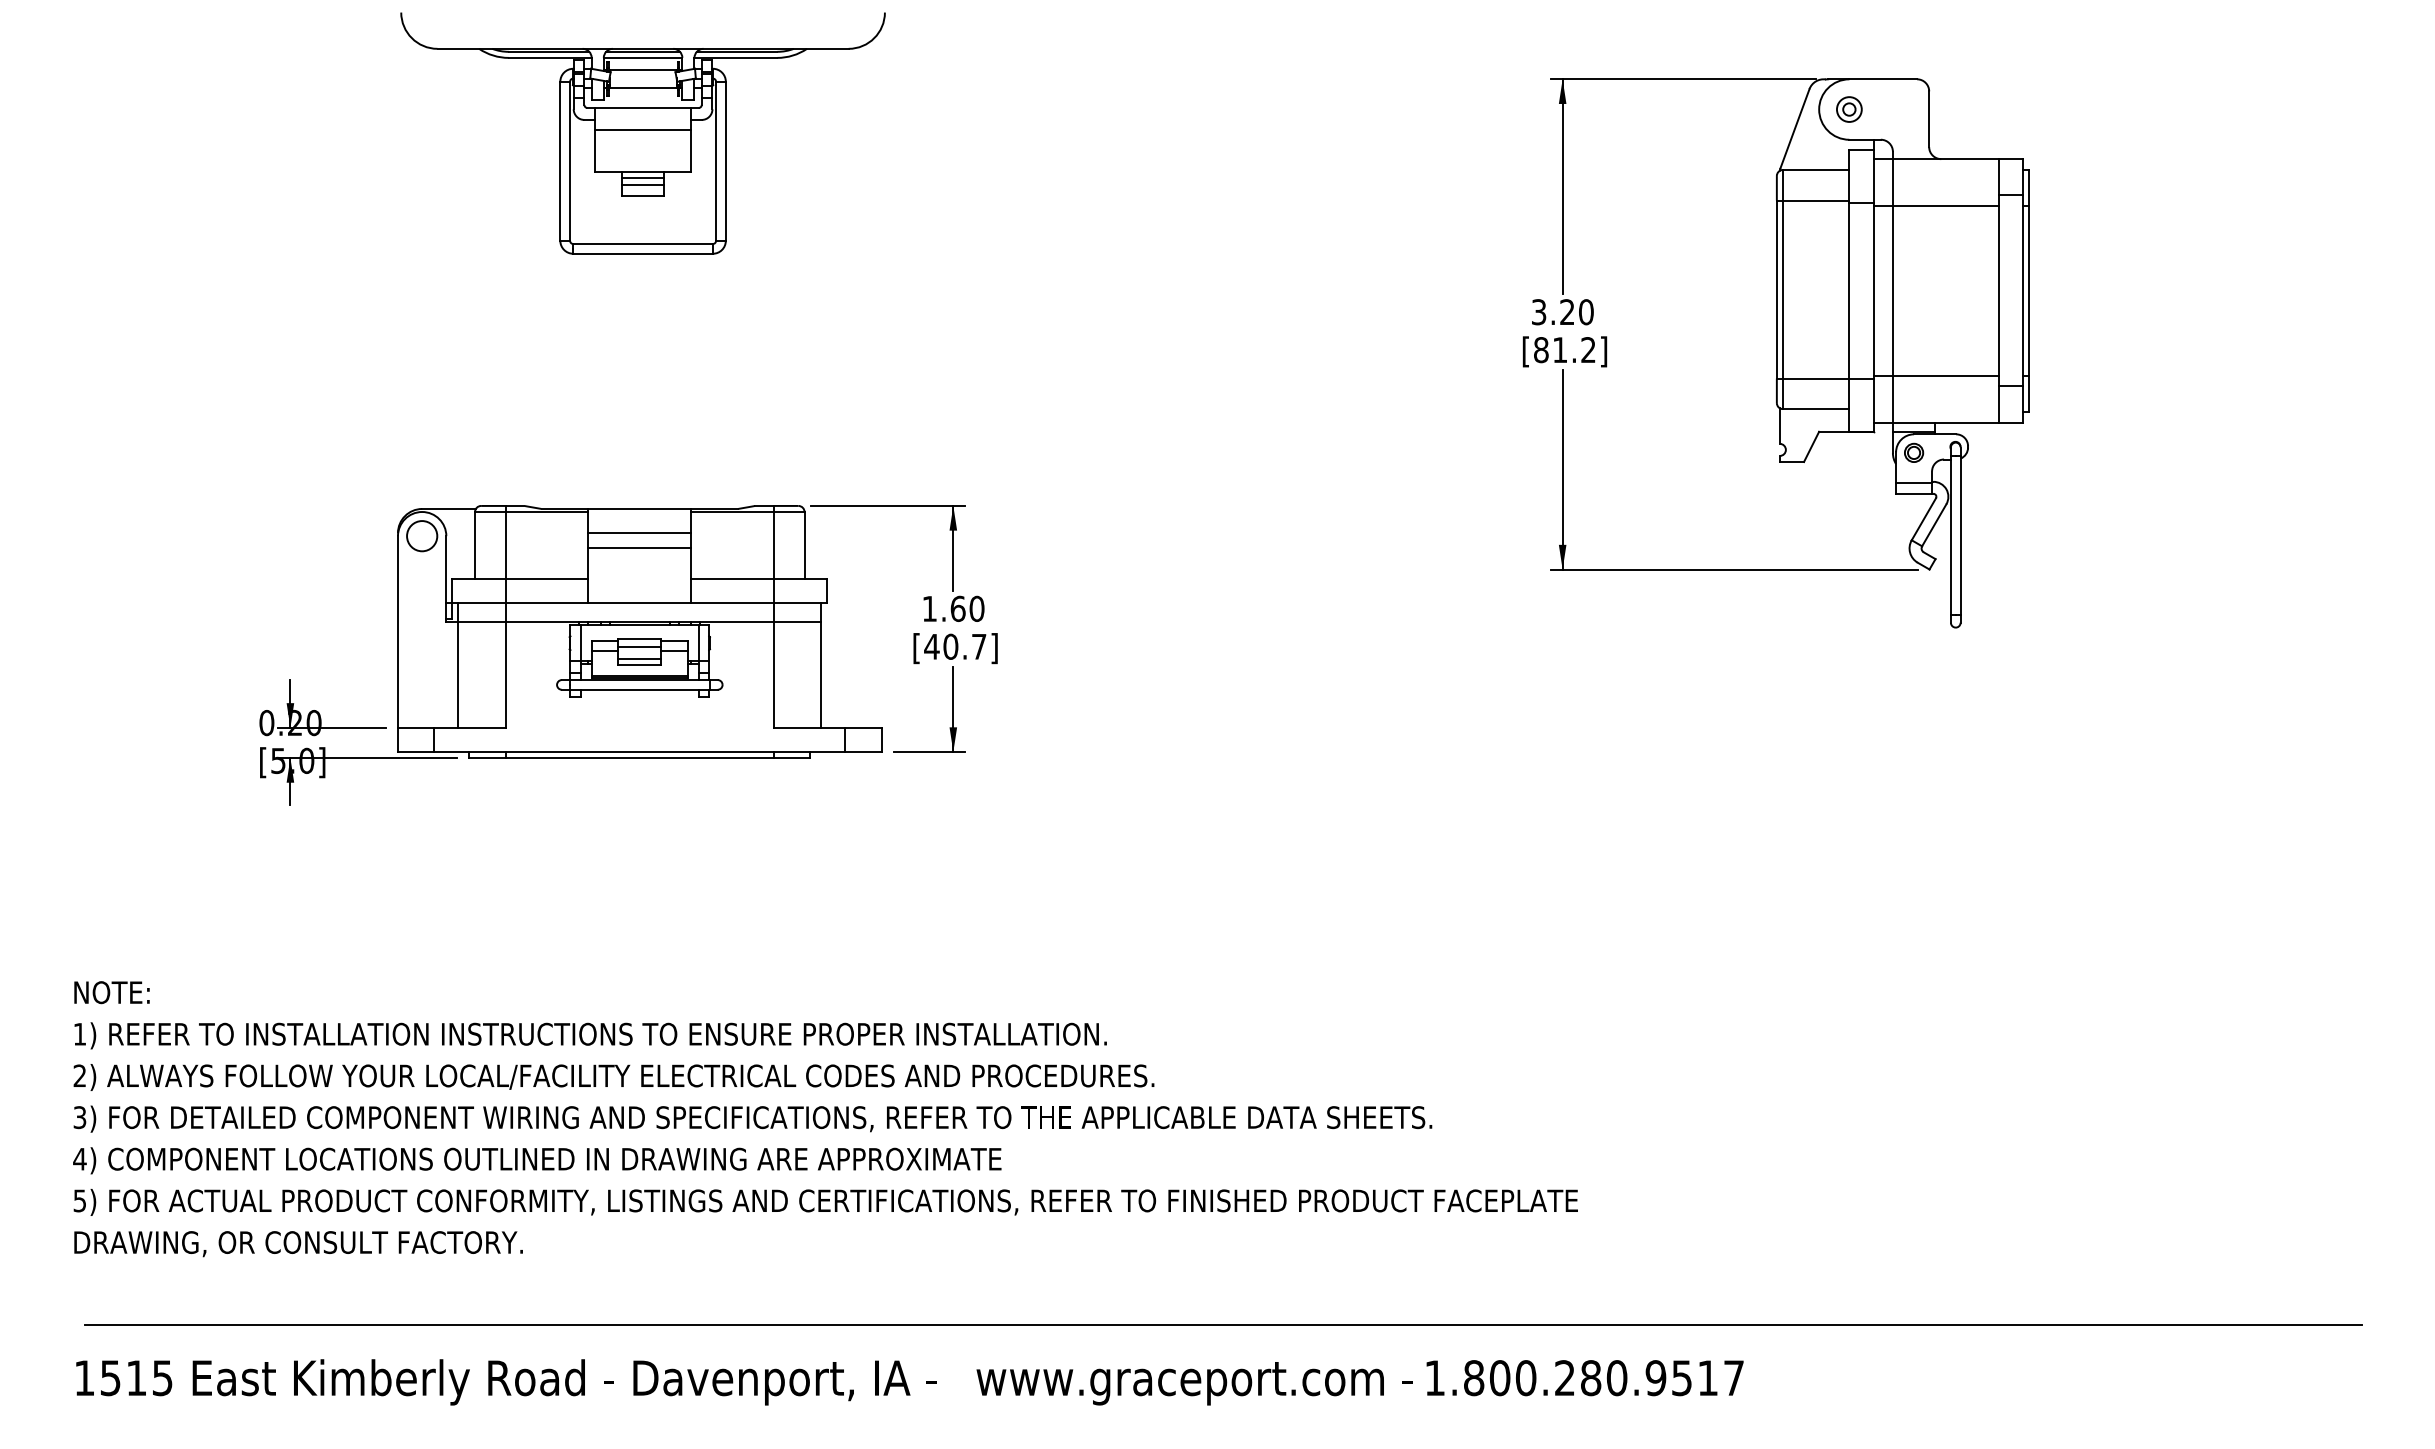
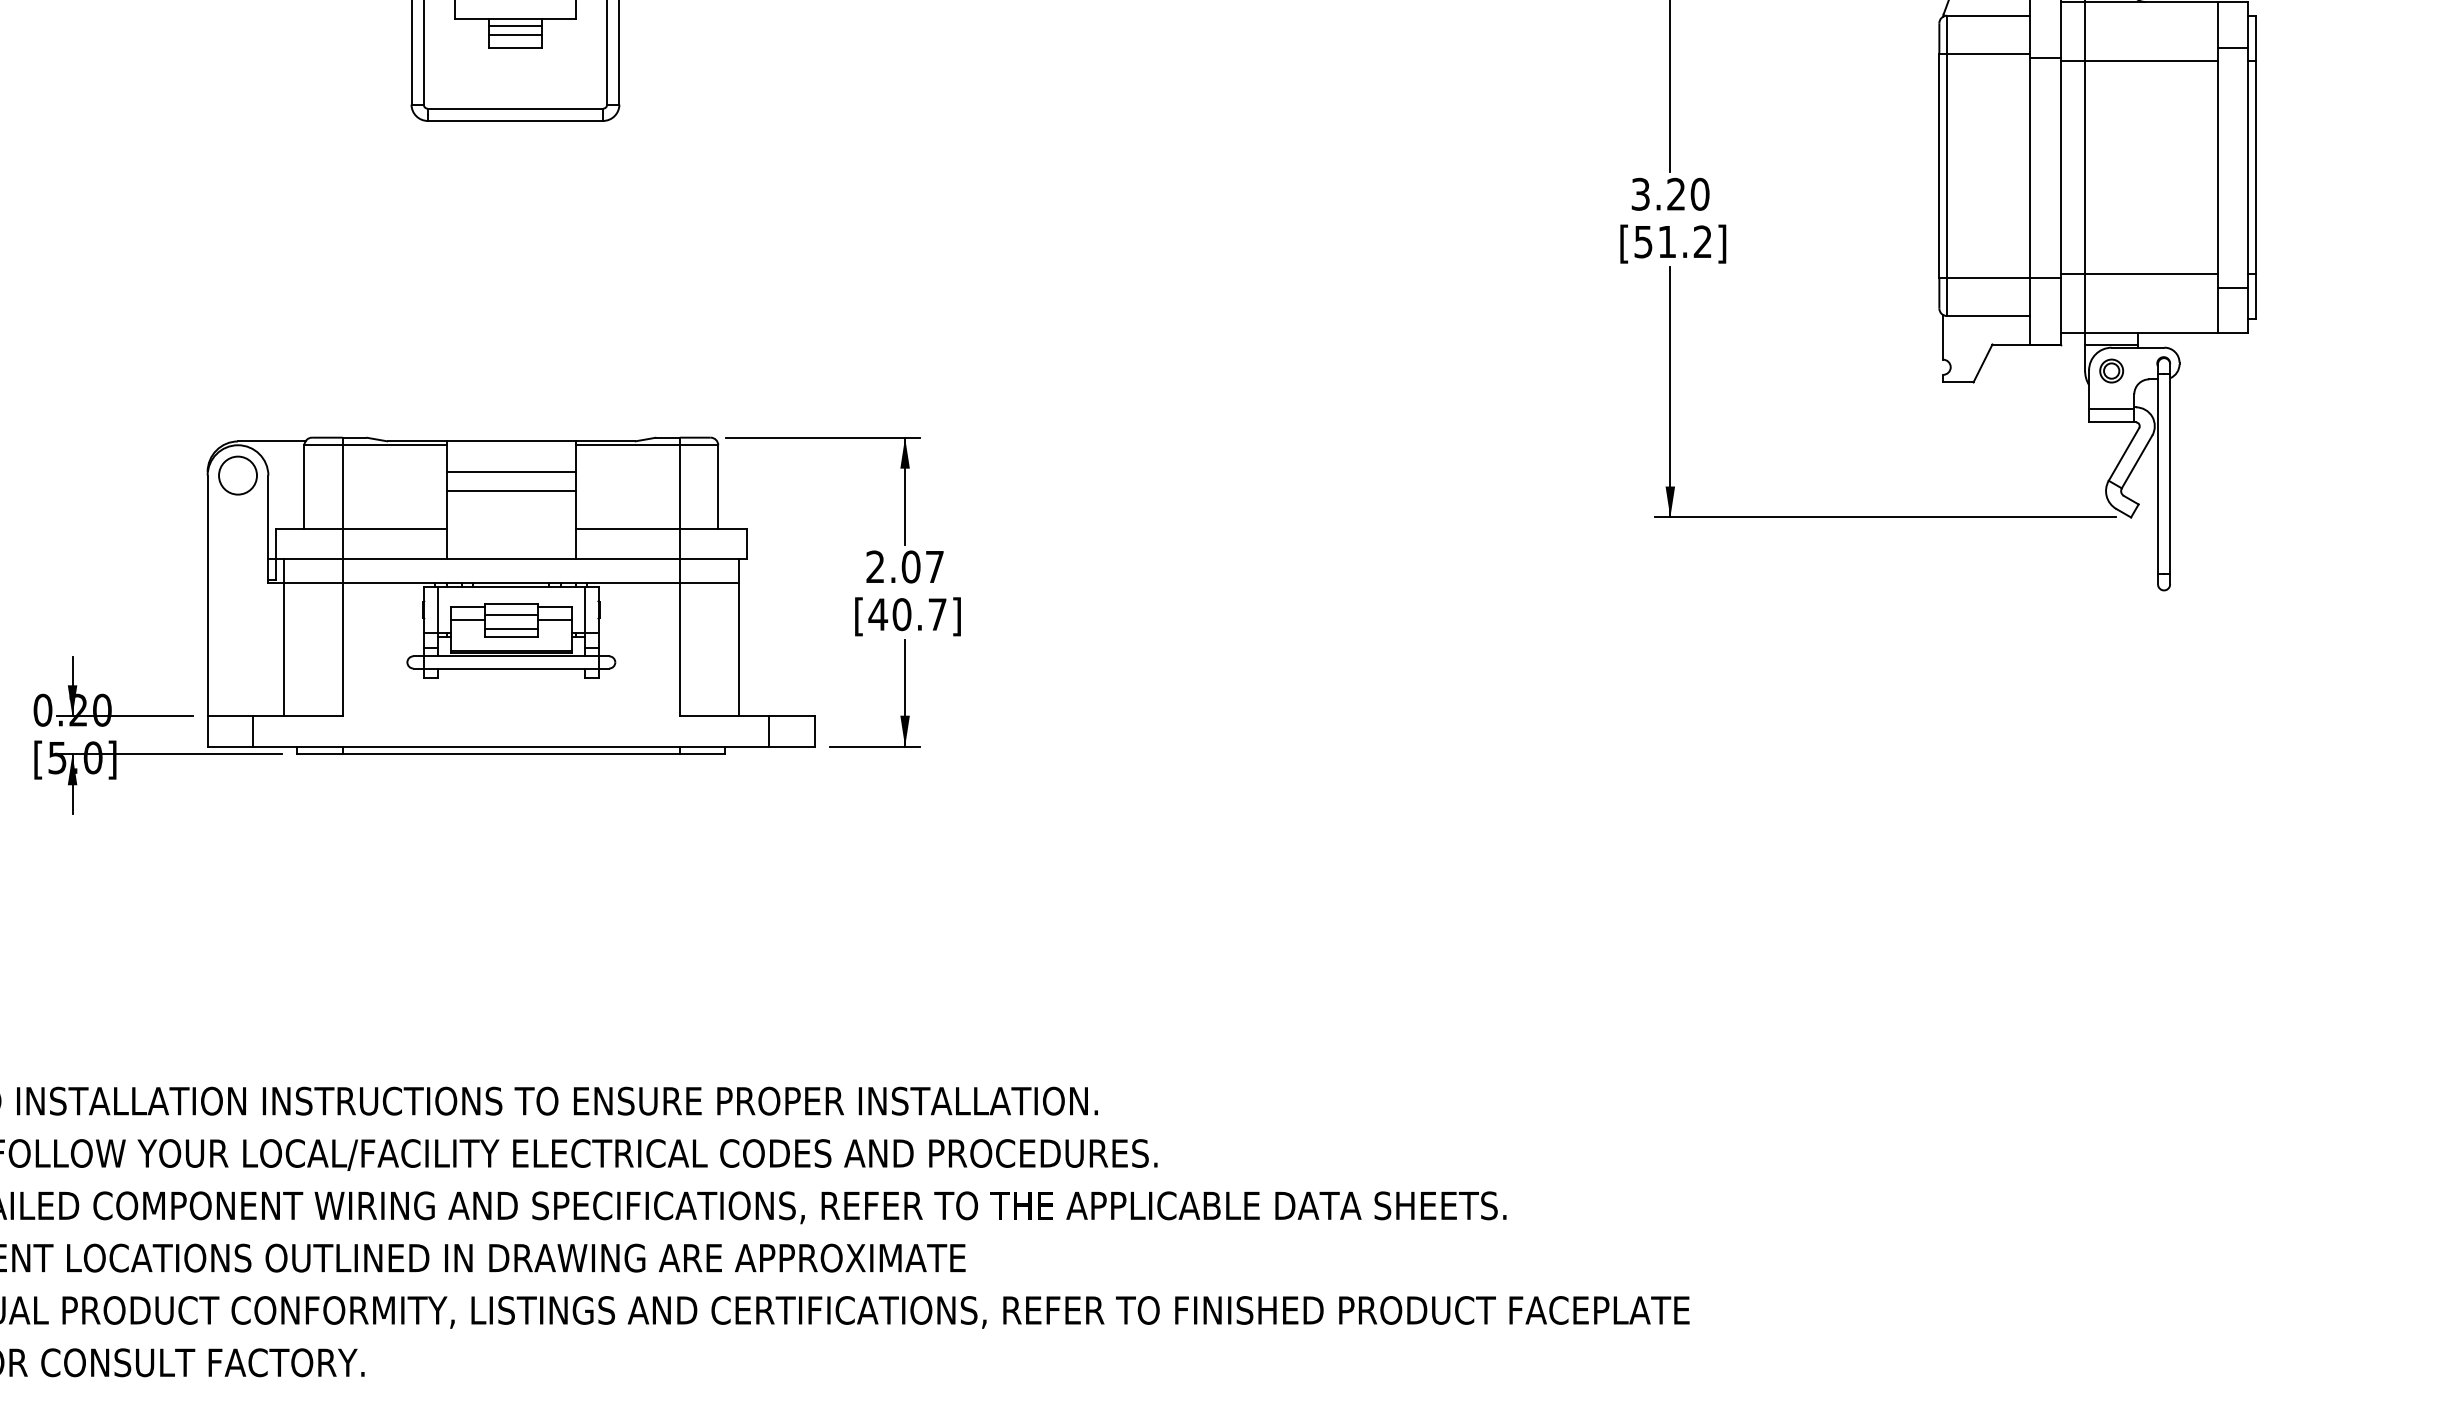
text: (1541, 350) -> (1643, 242), [81.2] -> [51.2]
text: (953, 608) -> (905, 566), 1.60 -> 2.07

